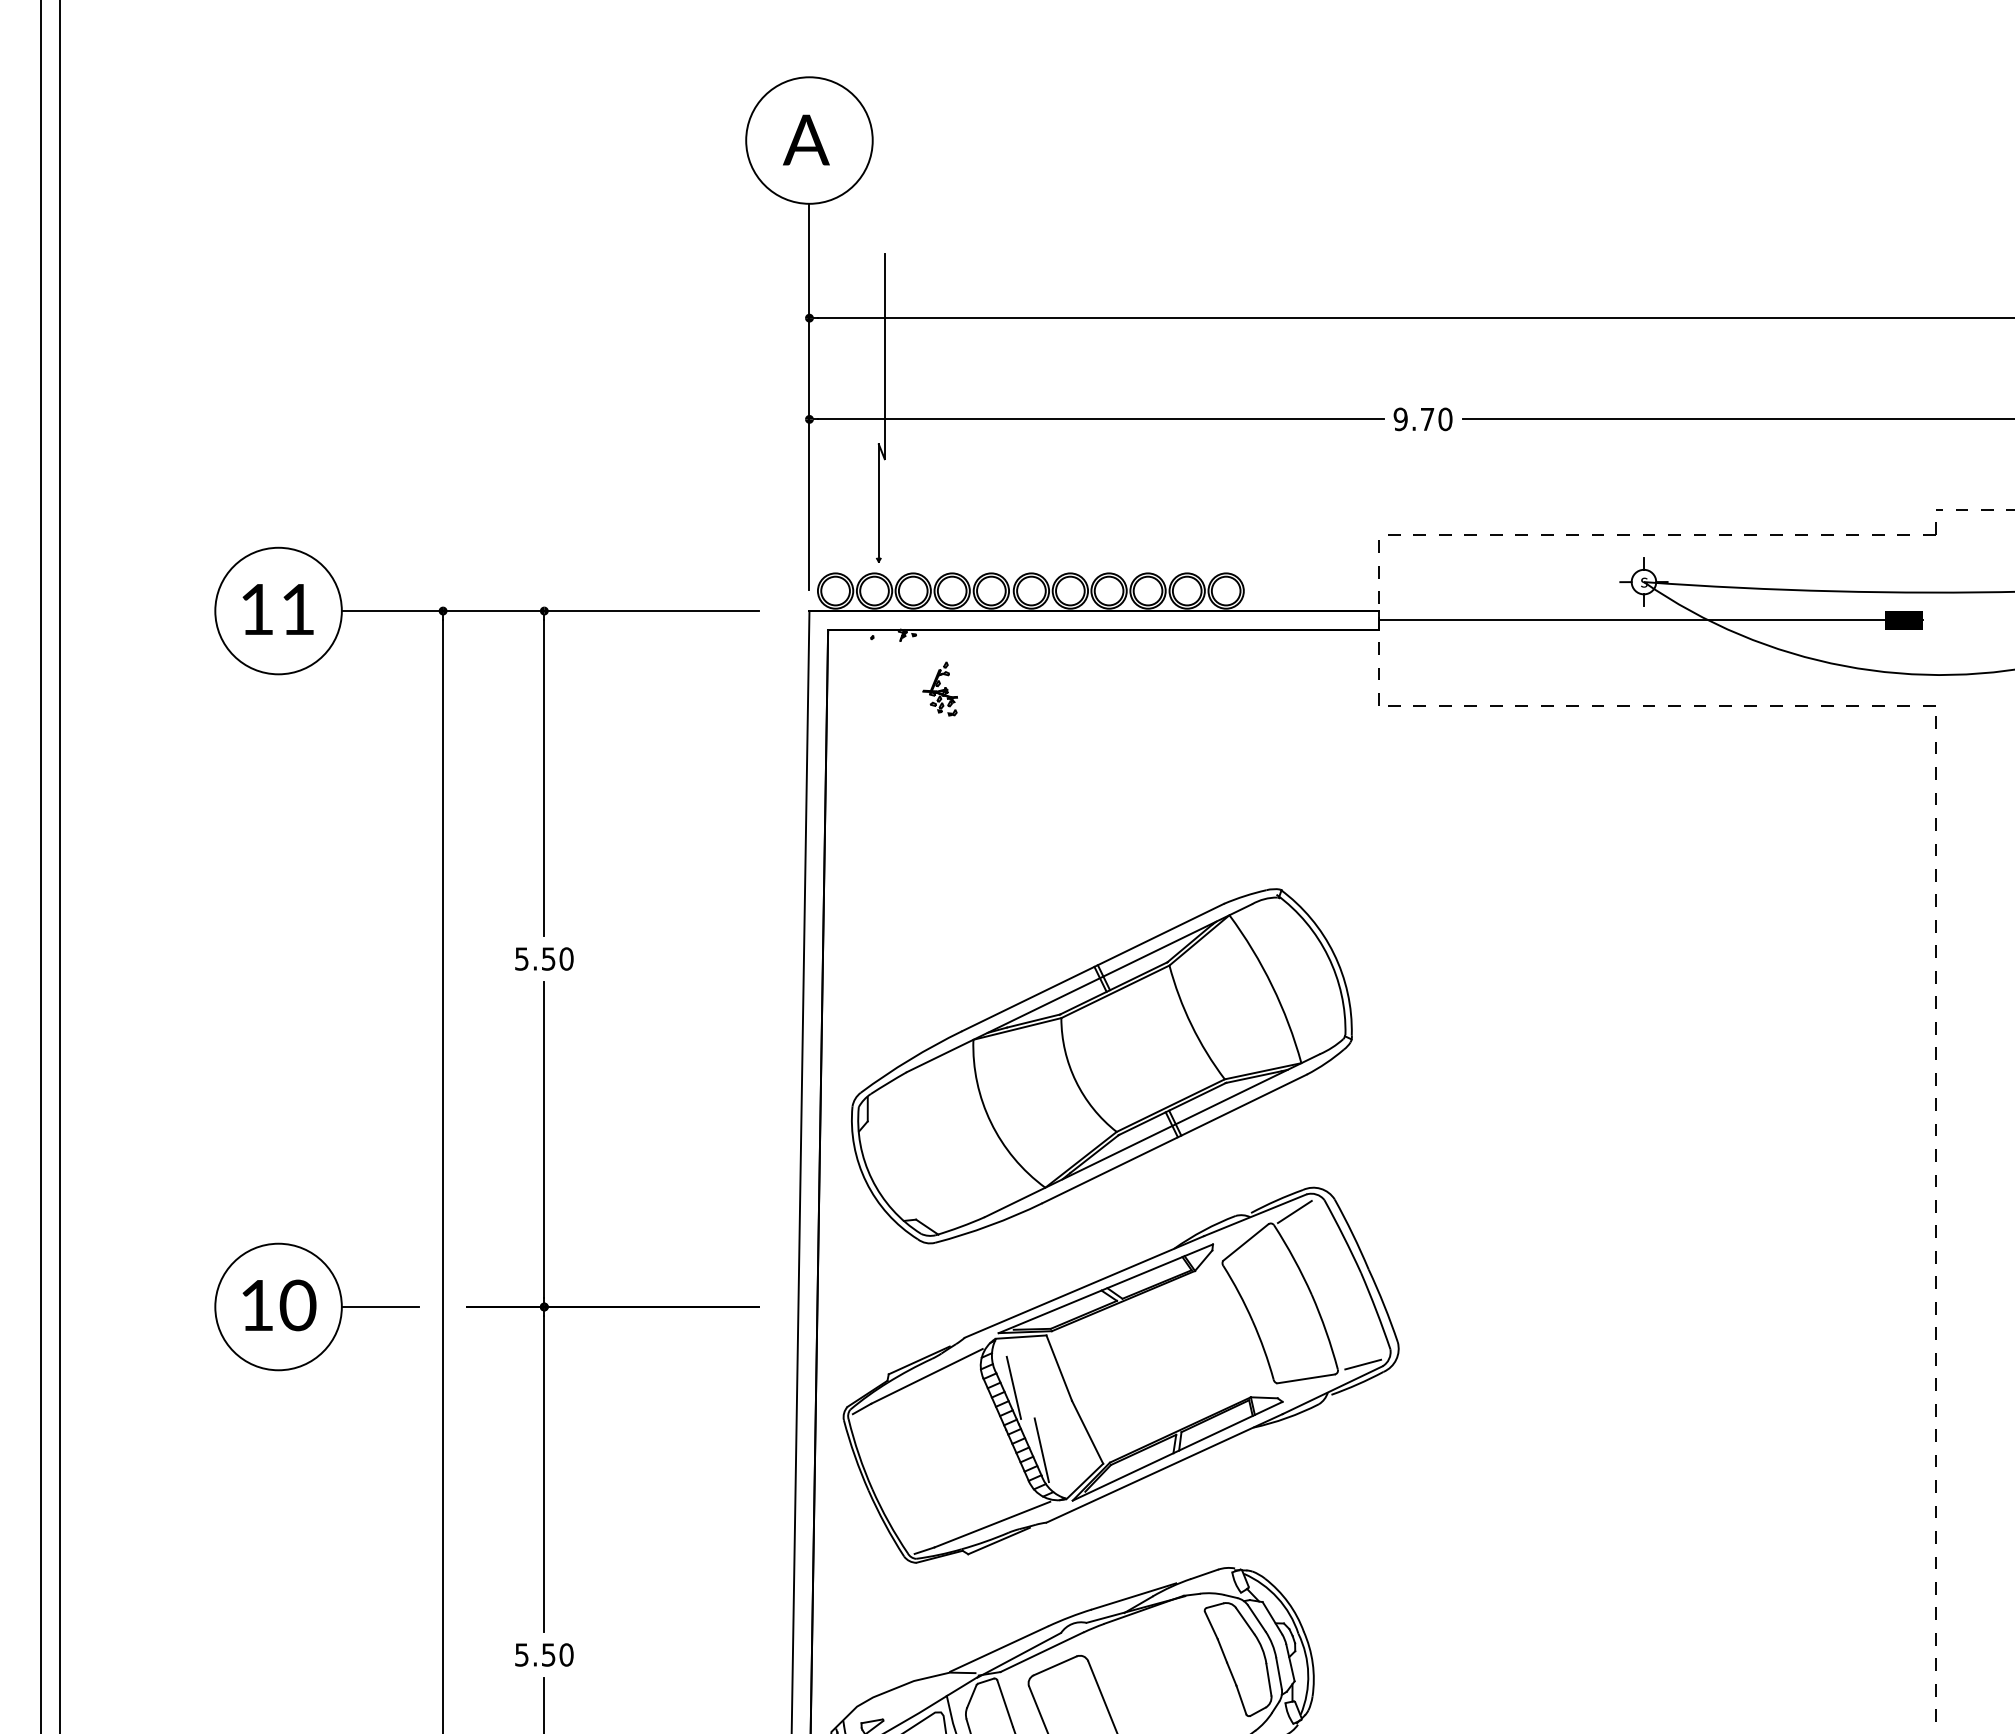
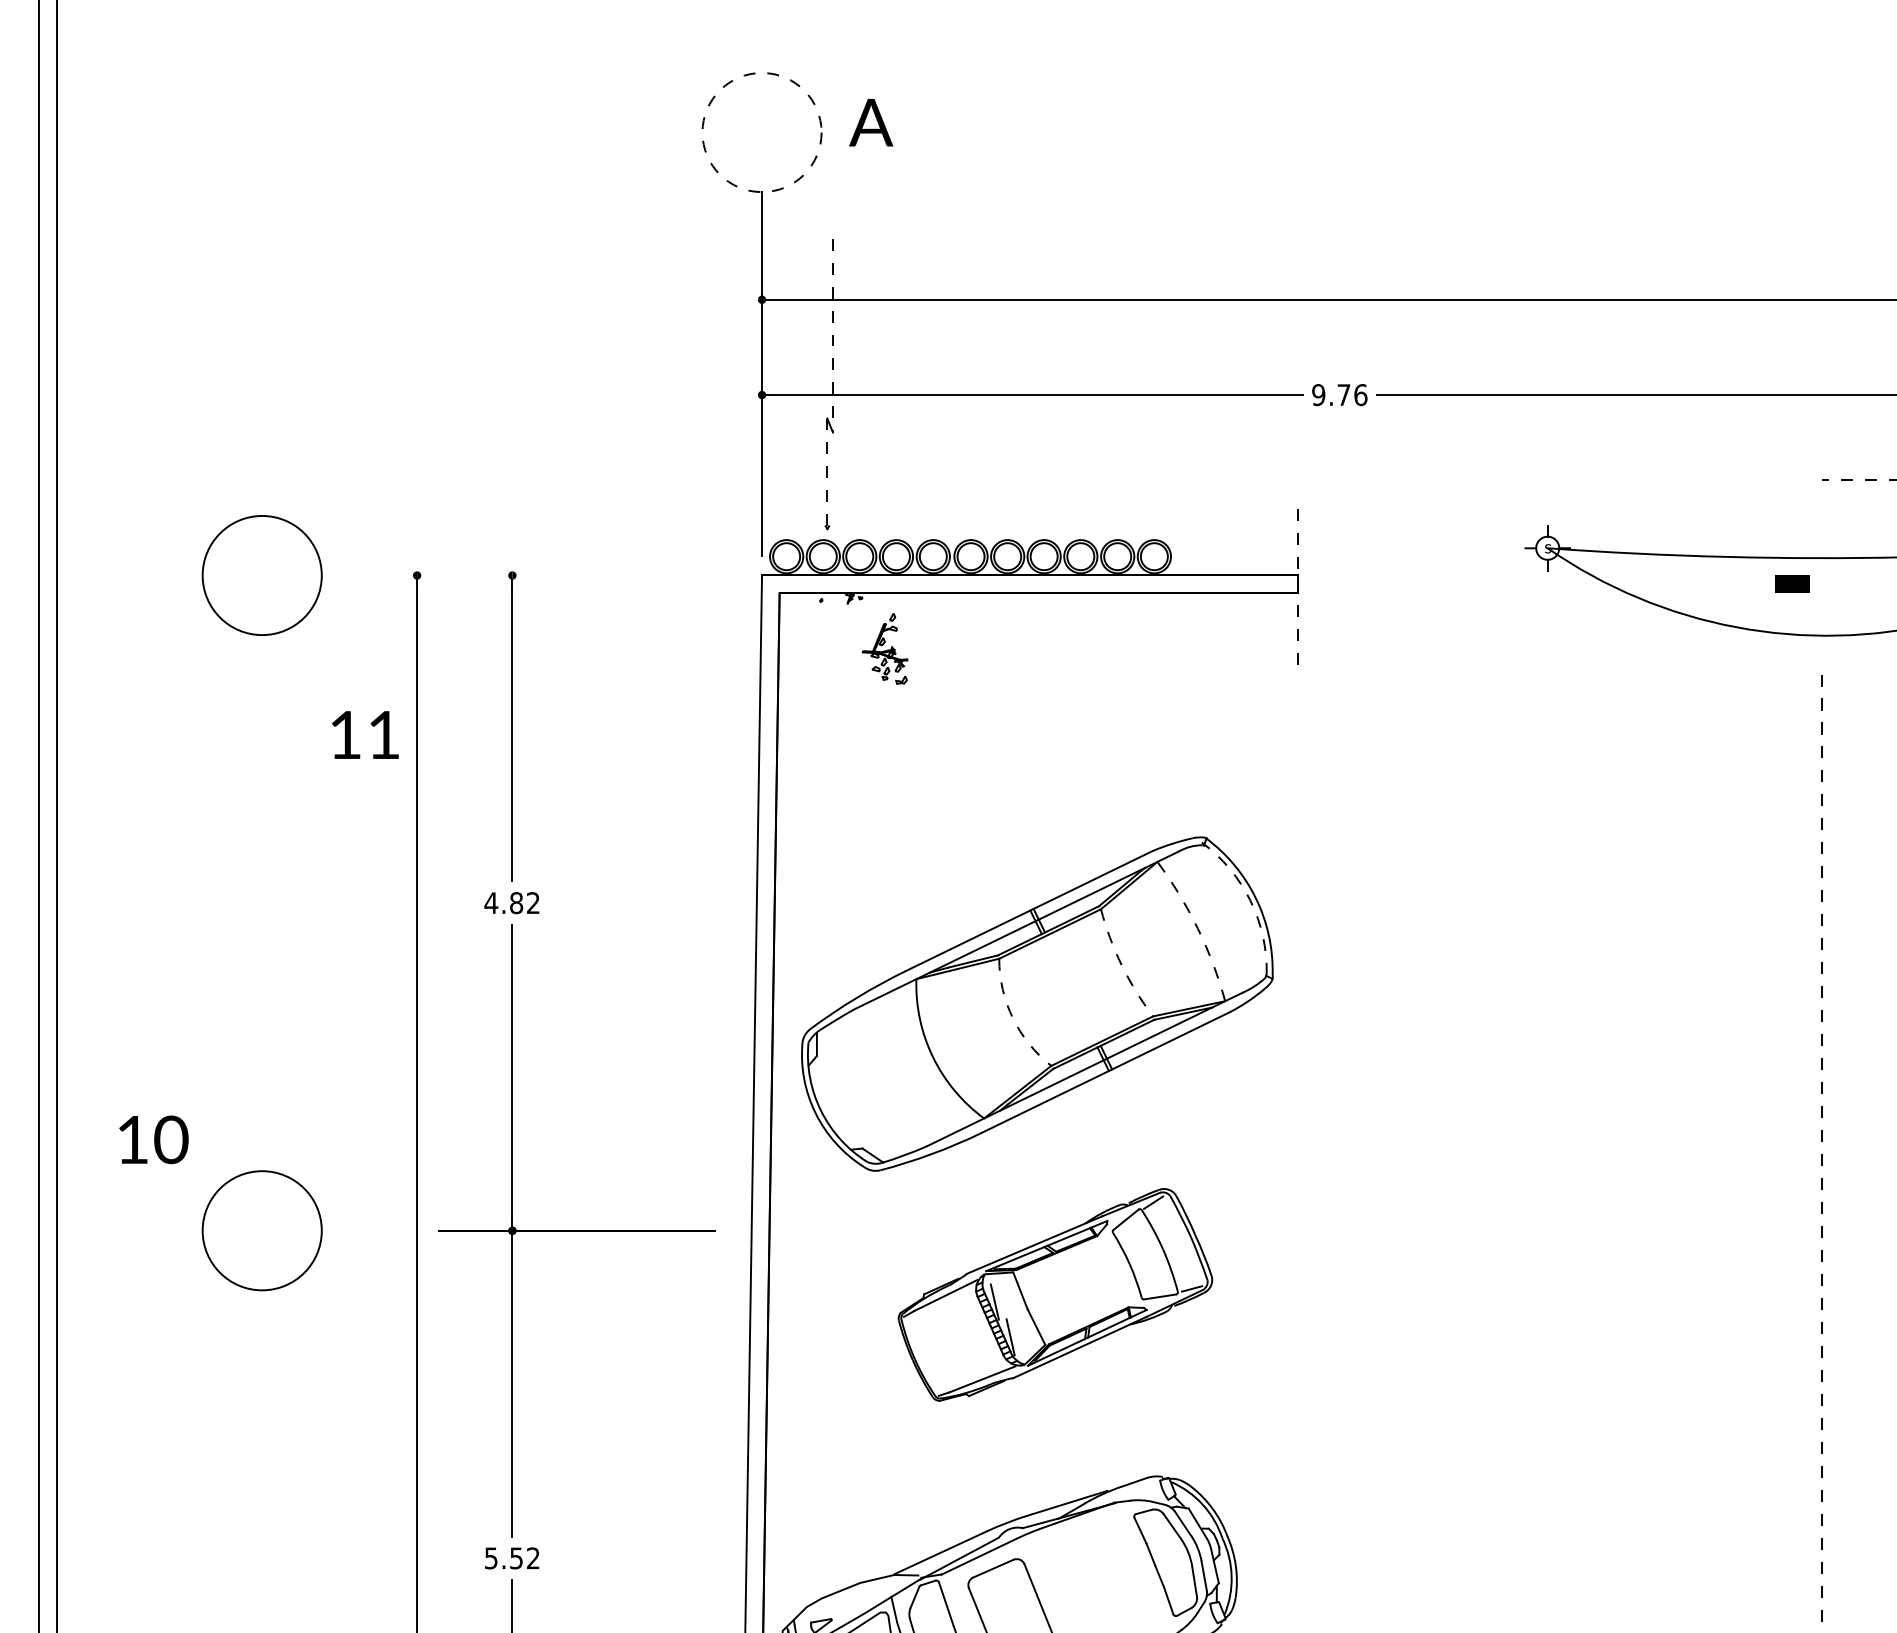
text: (806, 139) -> (871, 122), moved
circle: (809, 140) -> (762, 132), solid -> dashed
line: (884, 356) -> (832, 335), solid -> dashed
text: (1445, 418) -> (1360, 394), 9.70 -> 9.76
line: (878, 503) -> (827, 474), solid -> dashed
part: (1668, 534) -> (1570, 503), removed
text: (277, 609) -> (364, 735), moved
line: (550, 611) -> (518, 575), removed
line: (1650, 620) -> (1553, 584), removed
part: (939, 688) -> (884, 648), size x1.4
line: (1654, 705) -> (1557, 664), removed
arc: (1328, 956) -> (1250, 900), solid -> dashed
text: (543, 958) -> (511, 902), 5.50 -> 4.82
arc: (1272, 985) -> (1197, 928), solid -> dashed
arc: (1191, 1025) -> (1121, 965), solid -> dashed
arc: (1075, 1081) -> (1012, 1018), solid -> dashed
text: (279, 1305) -> (153, 1139), moved
line: (379, 1307) -> (357, 1231), removed
part: (1120, 1374) -> (1054, 1294), size x0.6
text: (566, 1654) -> (533, 1557), 5.50 -> 5.52

